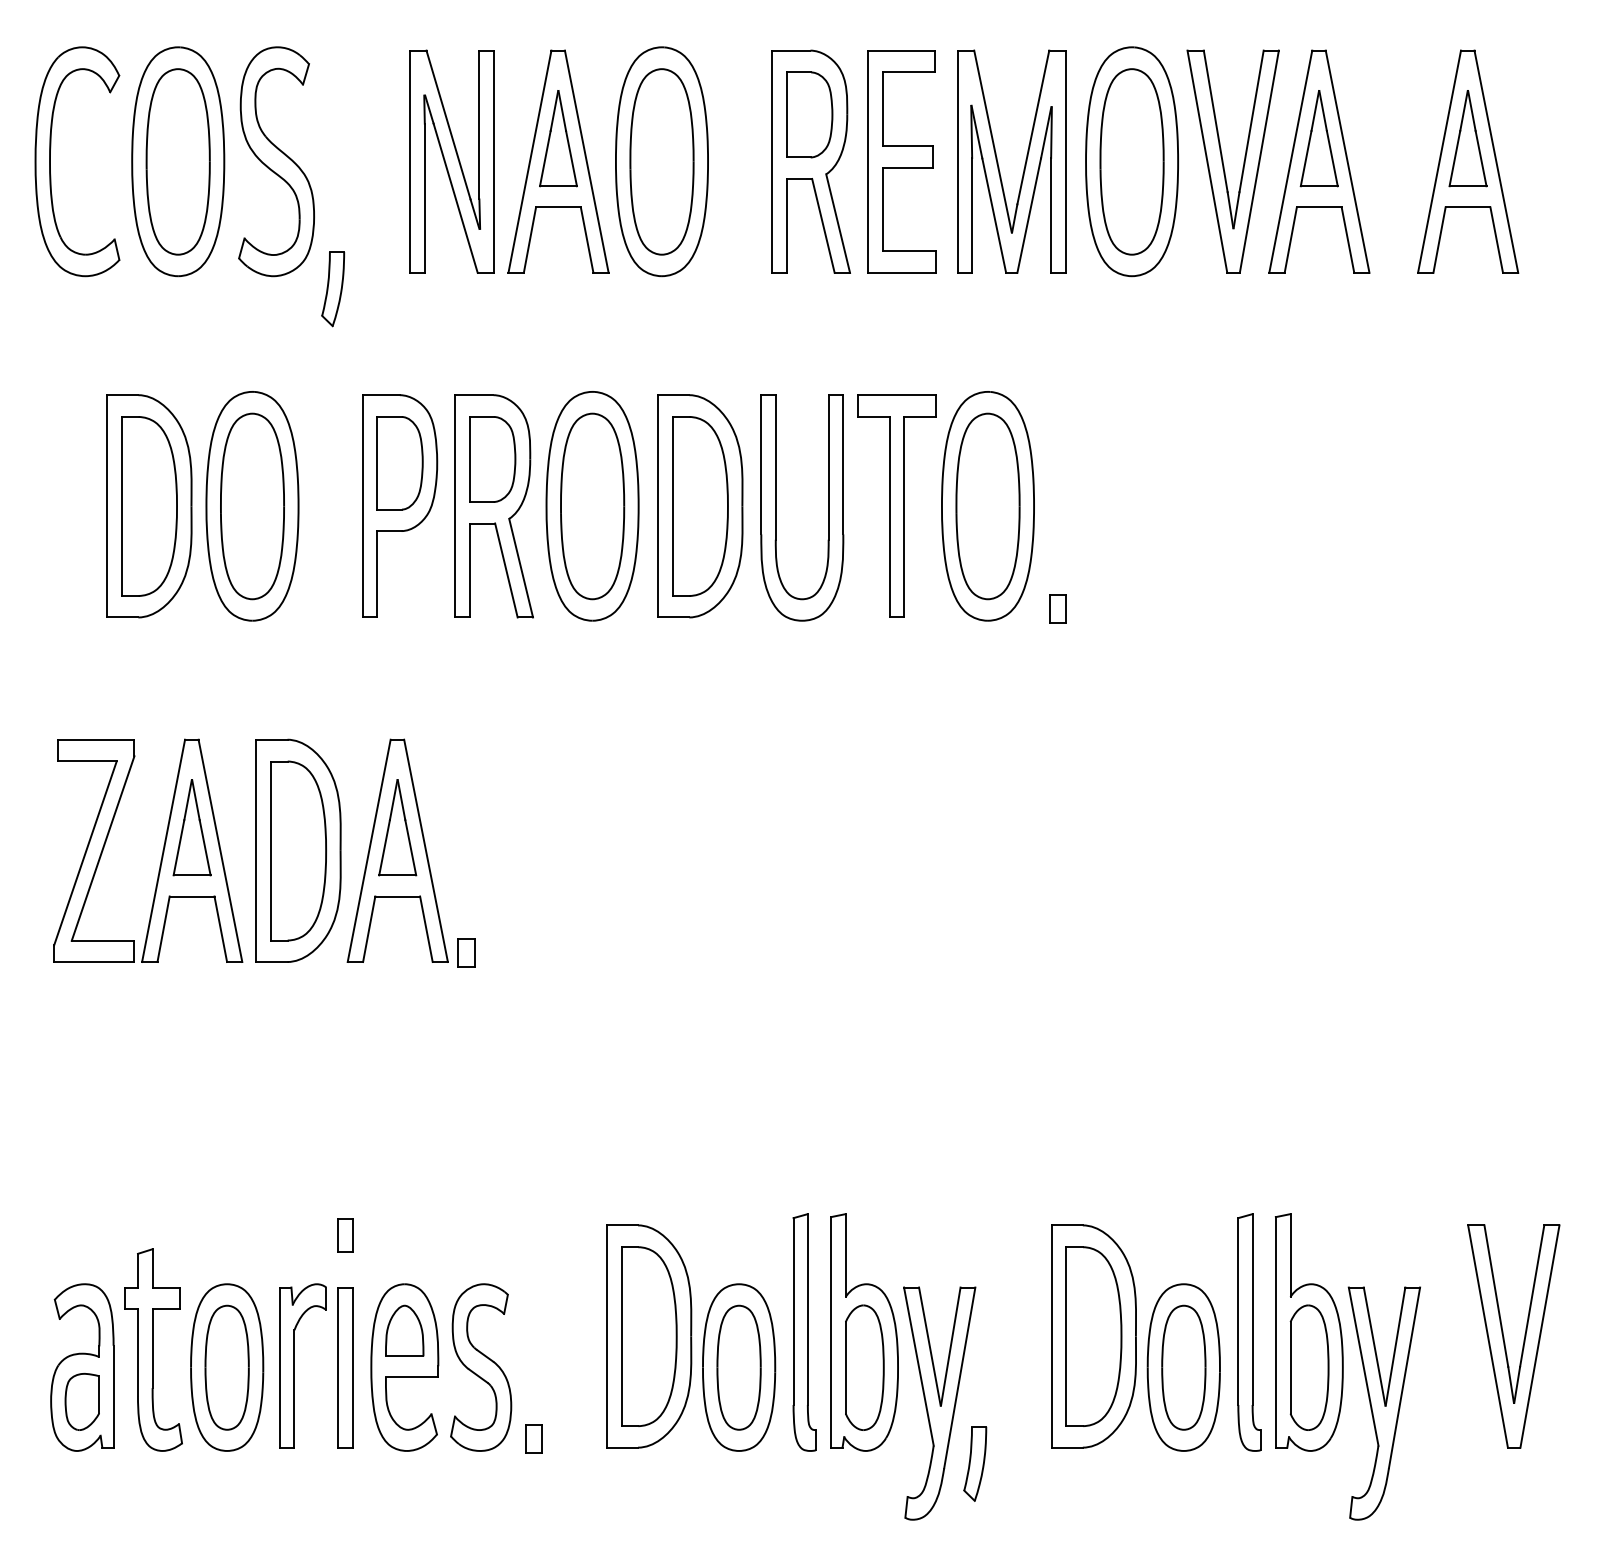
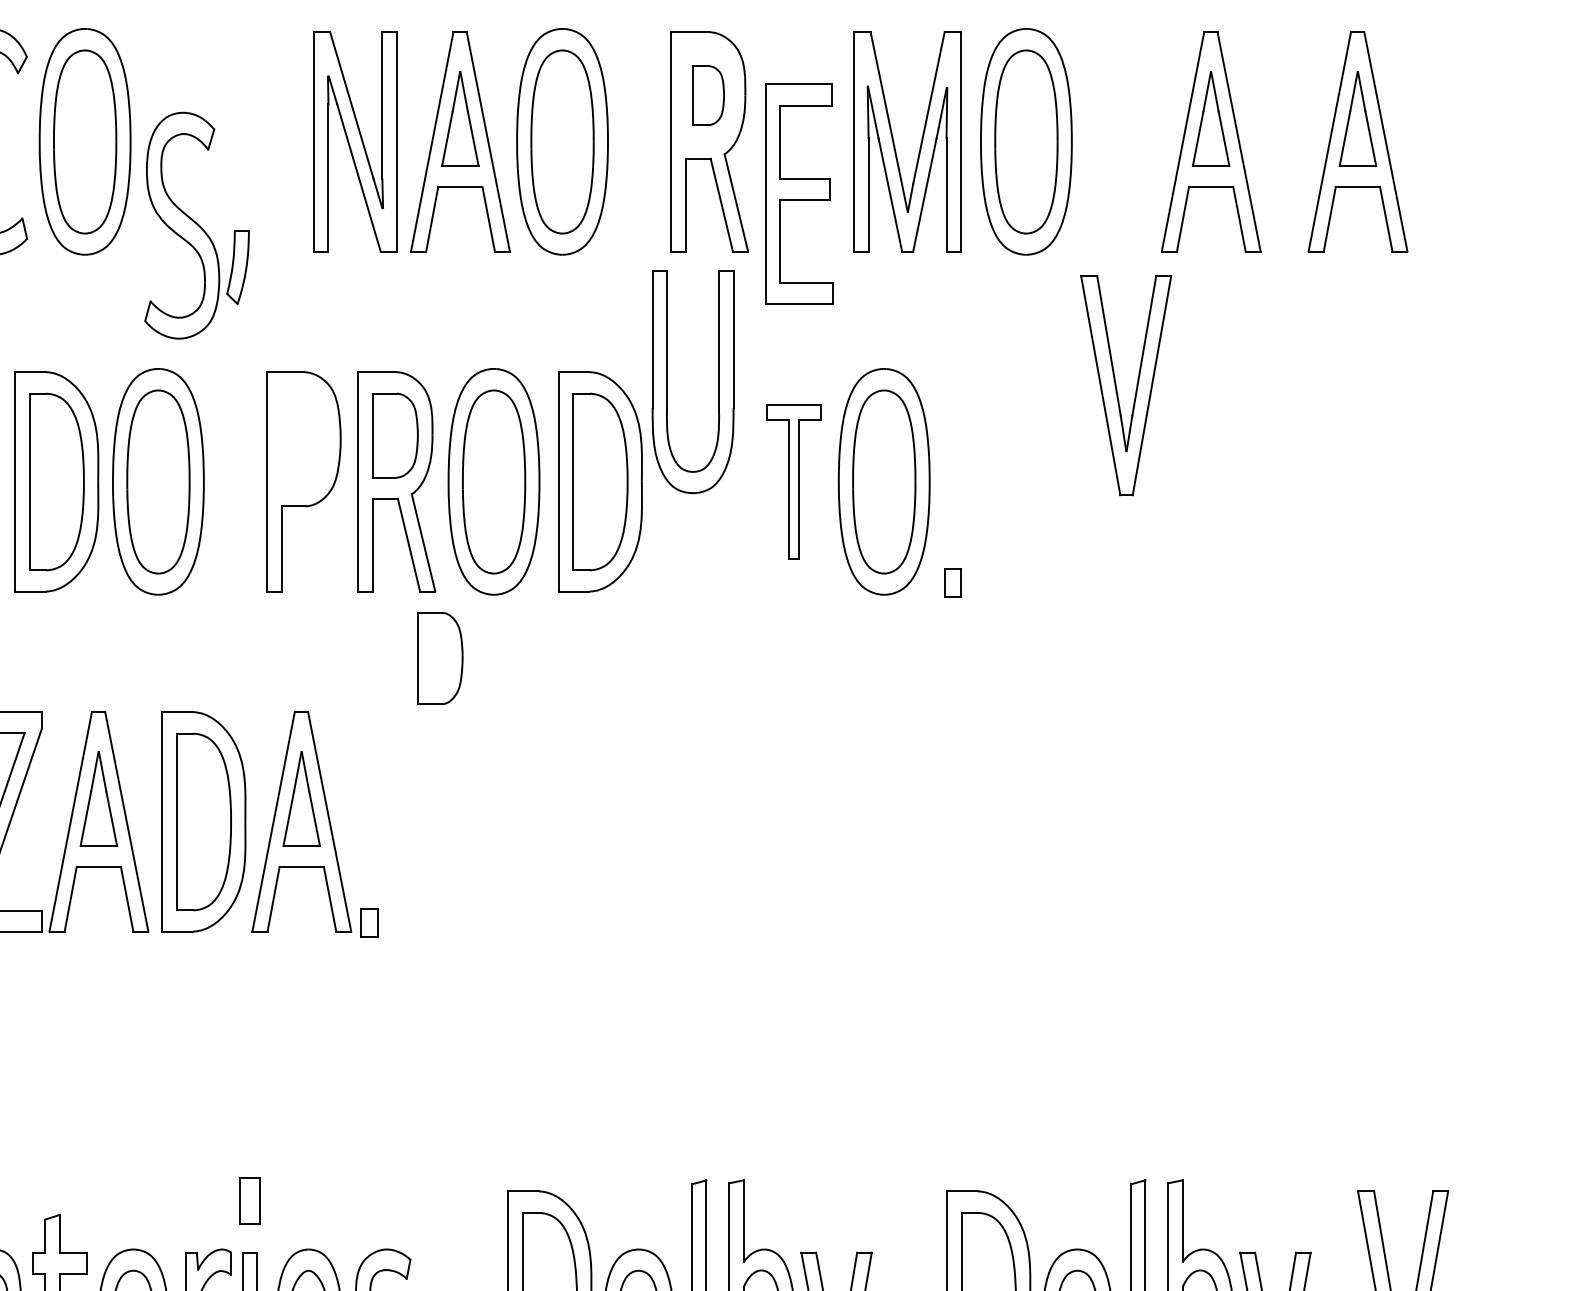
part: (809, 114) -> (708, 95), size x0.7
part: (276, 161) -> (182, 225), moved
part: (901, 161) -> (798, 193), moved
part: (1224, 165) -> (1117, 389), moved
part: (399, 463) -> (439, 658), moved
part: (896, 505) -> (793, 481), size x0.7
part: (776, 507) -> (667, 381), moved
part: (345, 1235) -> (250, 1201), size x1.4

